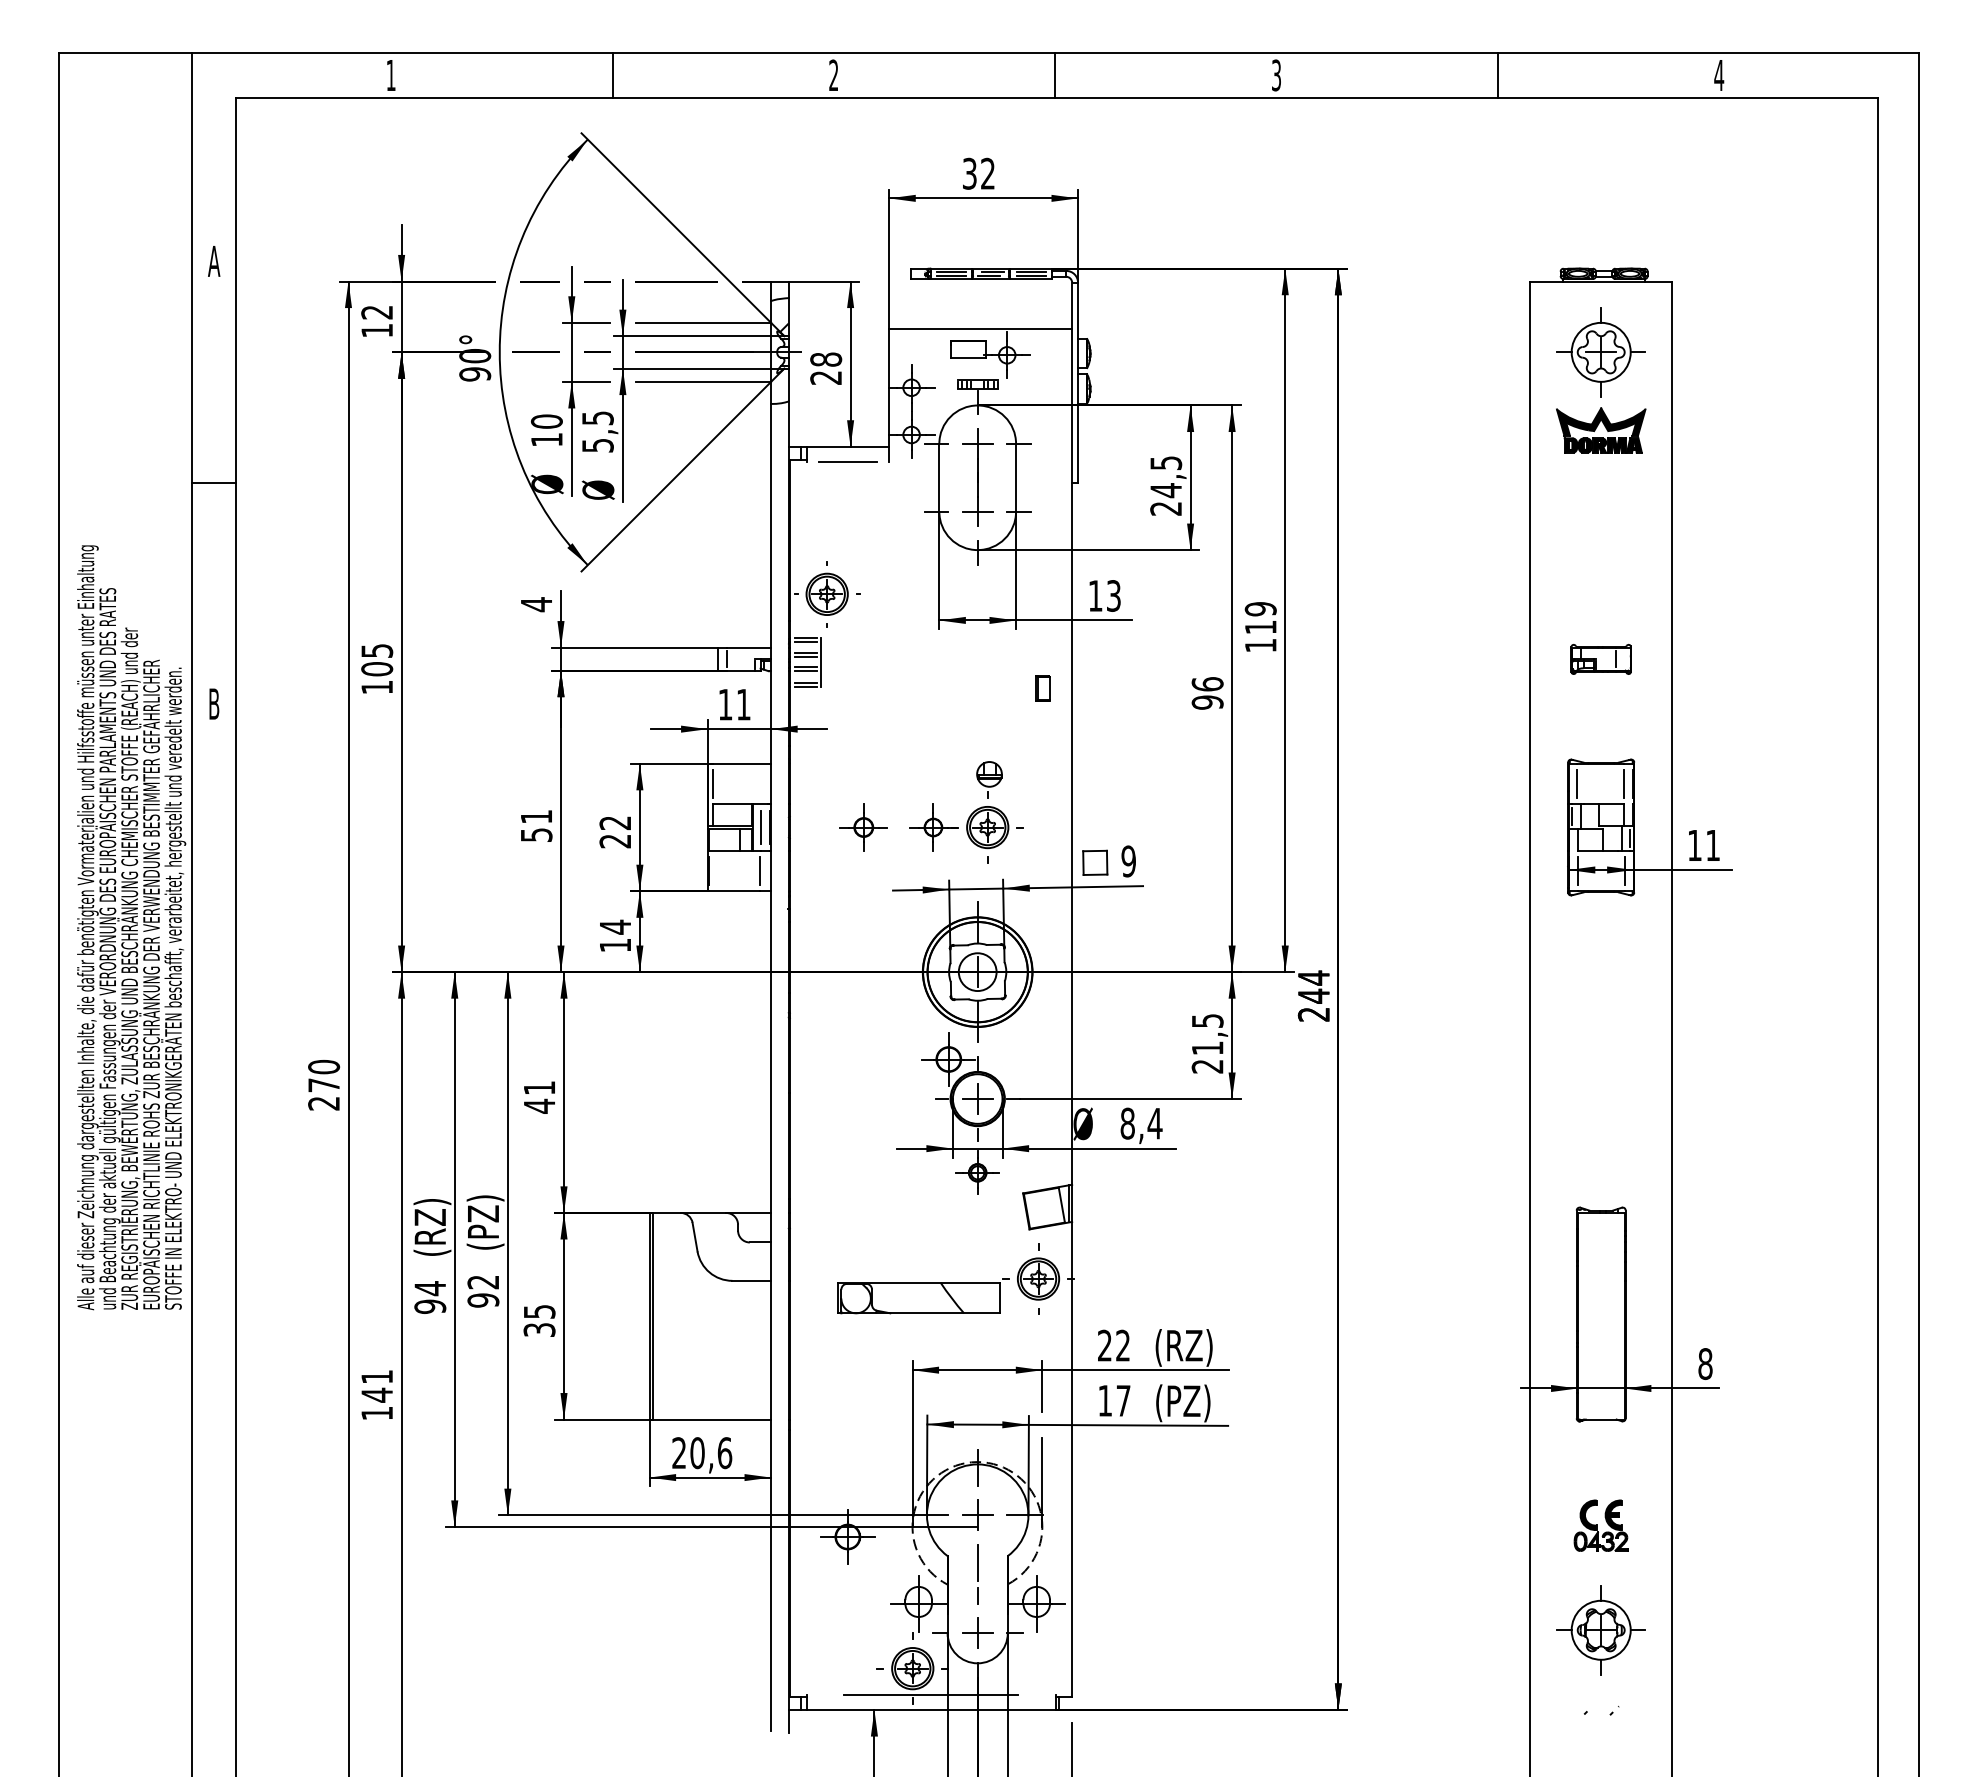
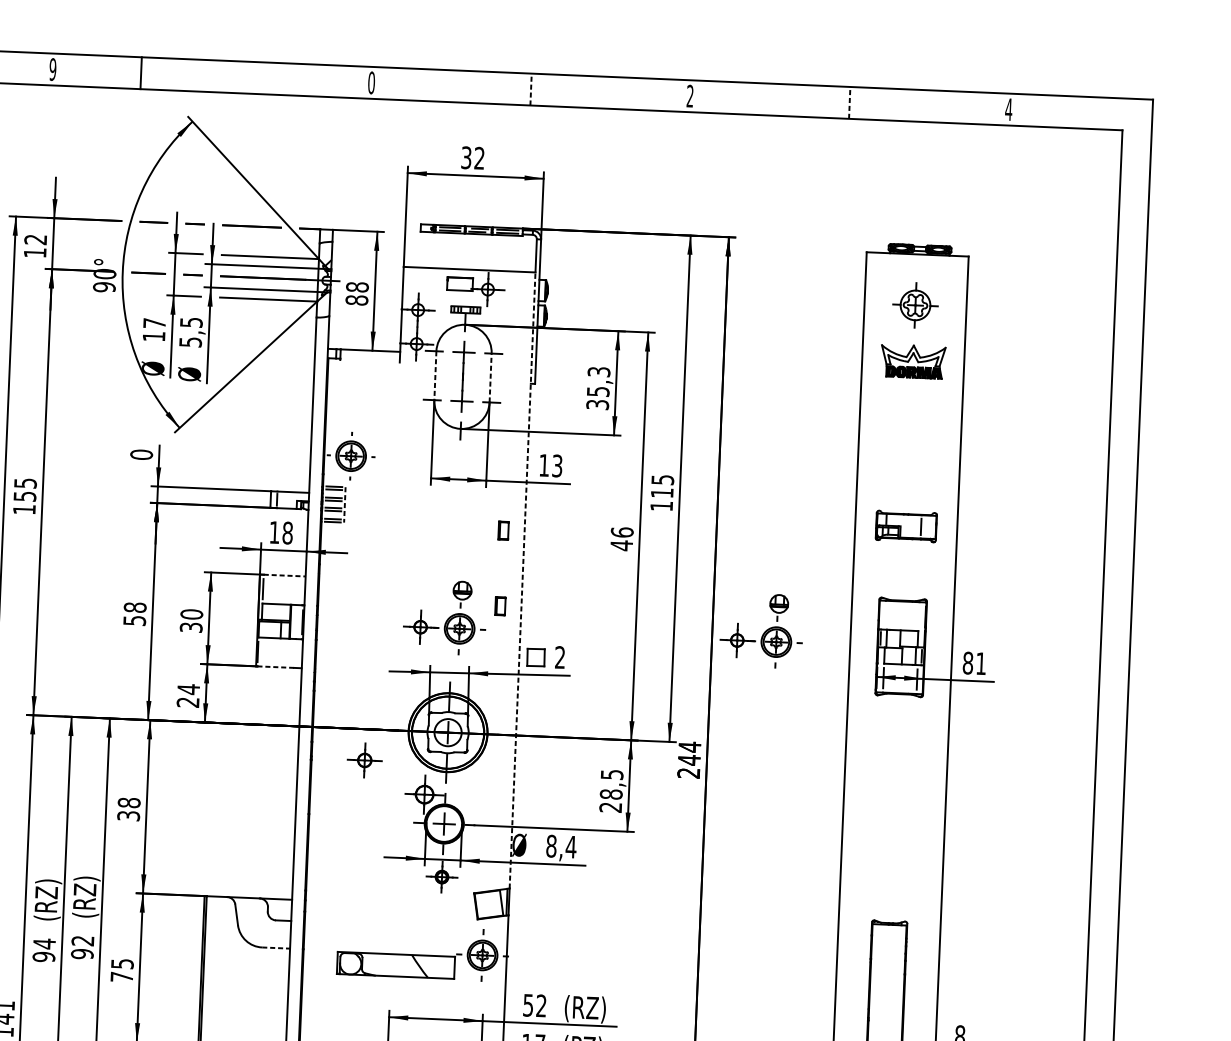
line: (1055, 74) -> (531, 88), solid -> dashed
line: (1498, 74) -> (850, 102), solid -> dashed
text: (390, 75) -> (52, 69), 1 -> 9
line: (612, 75) -> (141, 73), moved
text: (833, 75) -> (371, 82), 2 -> 0
text: (1276, 75) -> (690, 96), 3 -> 2
part: (1600, 352) -> (915, 305), size x0.7
text: (826, 377) -> (357, 300), 28 -> 88
text: (546, 421) -> (154, 323), 10 -> 17
fill: (1600, 421) -> (912, 355), removed
line: (847, 461) -> (369, 361), removed
line: (939, 477) -> (435, 375), solid -> dashed
line: (1016, 477) -> (490, 377), solid -> dashed
text: (1166, 485) -> (598, 388), 24,5 -> 35,3
text: (536, 604) -> (141, 454), 4 -> 0
text: (1260, 609) -> (662, 480), 119 -> 115
part: (1600, 658) -> (905, 525), size x1.4
line: (821, 662) -> (345, 505), solid -> dashed
text: (377, 669) -> (25, 496), 105 -> 155
text: (1207, 702) -> (621, 545), 96 -> 46
text: (743, 704) -> (287, 532), 11 -> 18
line: (1072, 756) -> (522, 580), solid -> dashed
line: (742, 763) -> (285, 575), solid -> dashed
line: (1577, 783) -> (885, 614), removed
line: (1623, 783) -> (918, 616), removed
part: (1042, 793) -> (500, 606), added
part: (1406, 812) -> (761, 630), added
text: (536, 816) -> (135, 607), 51 -> 58
line: (761, 827) -> (296, 622), removed
part: (863, 827) -> (364, 760), moved
text: (615, 831) -> (191, 620), 22 -> 30
text: (1694, 845) -> (967, 663), 11 -> 81
text: (1128, 861) -> (559, 657), 9 -> 2
line: (760, 871) -> (294, 653), removed
line: (734, 891) -> (275, 667), solid -> dashed
text: (614, 945) -> (187, 702), 14 -> 24
text: (1207, 1048) -> (611, 794), 21,5 -> 28,5
text: (539, 1097) -> (128, 809), 41 -> 38
text: (485, 1213) -> (86, 891), (PZ) -> (RZ)
line: (752, 1280) -> (276, 947), solid -> dashed
text: (539, 1329) -> (121, 976), 35 -> 75
text: (1104, 1345) -> (528, 1005), 22 -> 52

